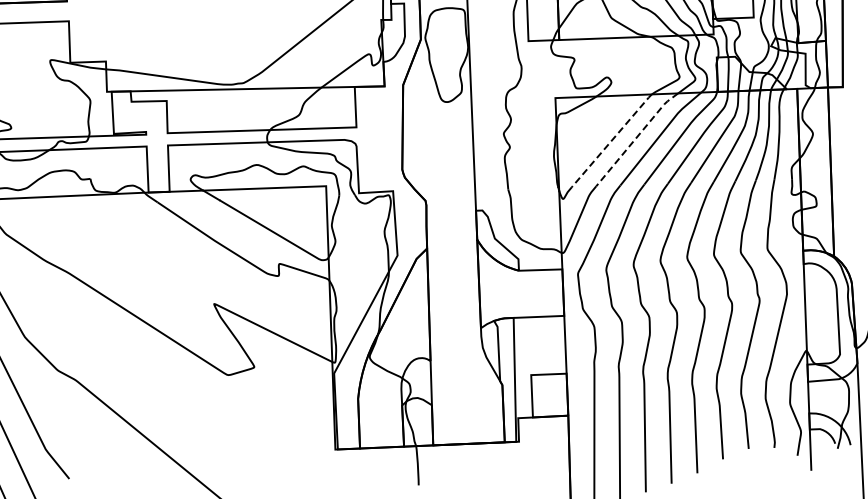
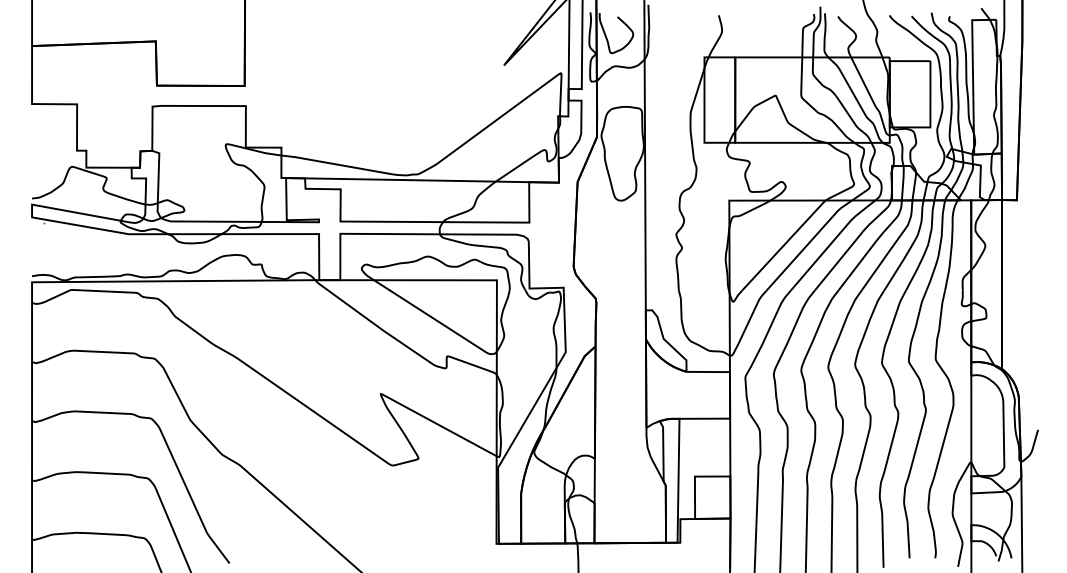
line: (637, 136) -> (809, 242), dashed -> solid
line: (612, 140) -> (784, 245), dashed -> solid

